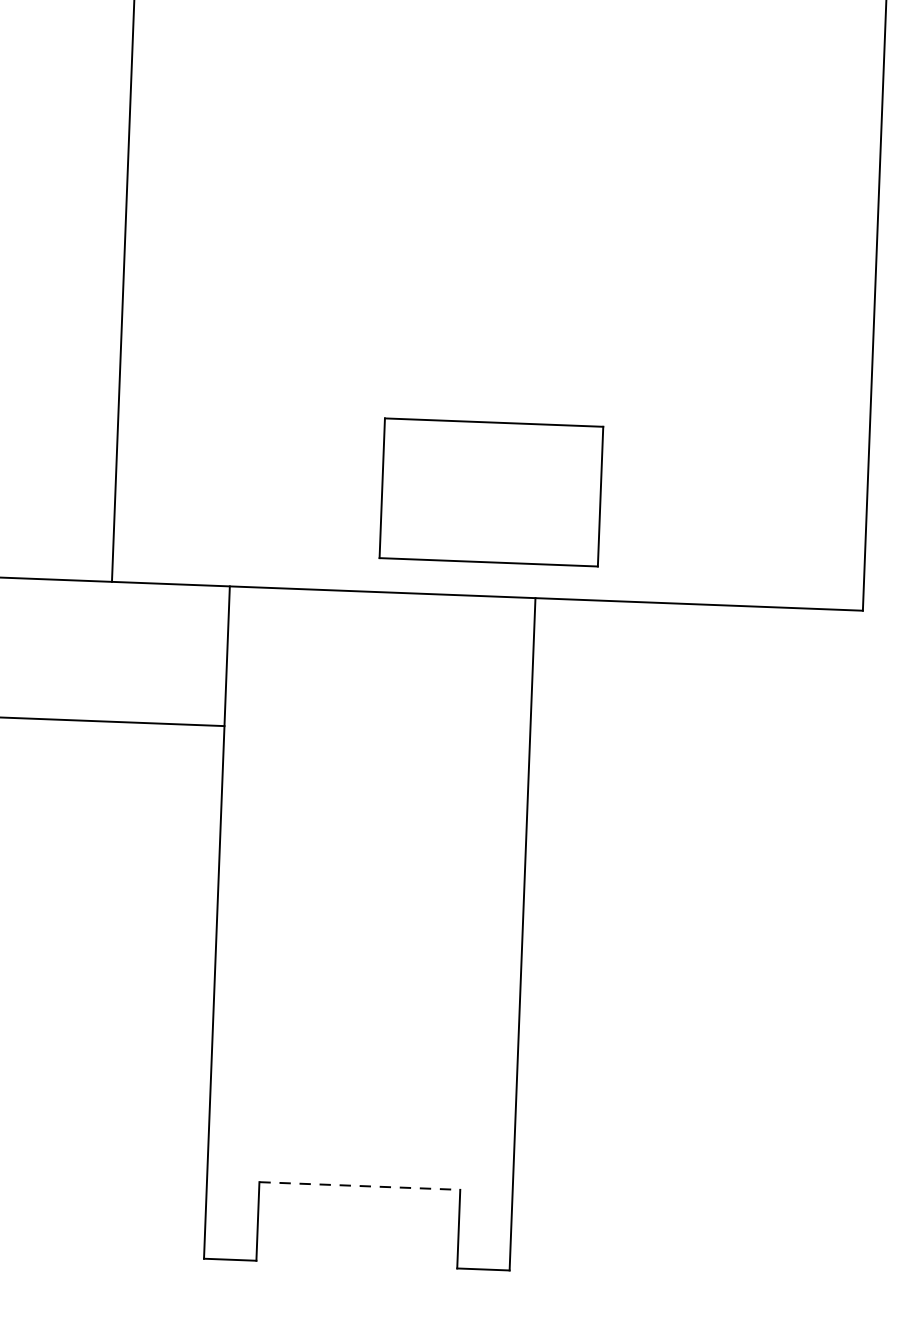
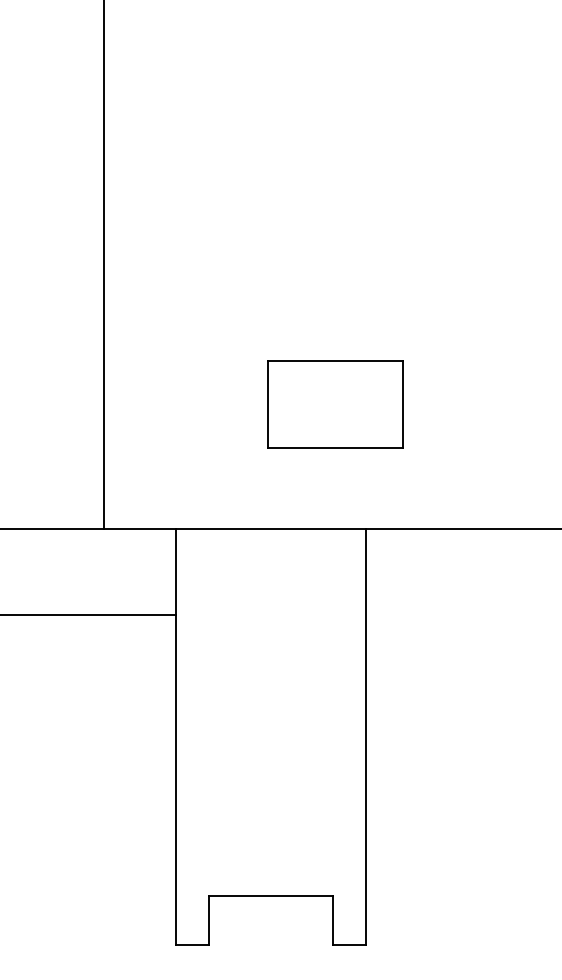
part: (490, 492) -> (335, 404), moved
line: (360, 1185) -> (271, 895), dashed -> solid

